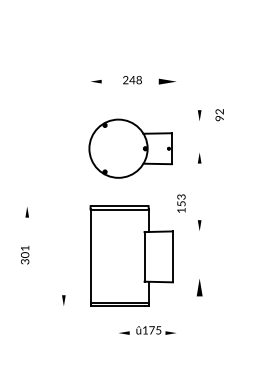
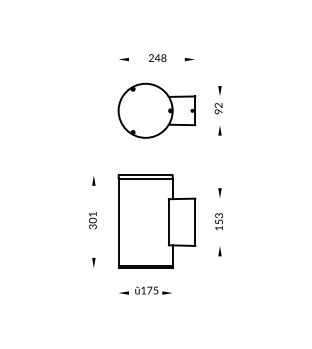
part: (166, 81) -> (189, 59), size x0.62
text: (219, 115) -> (218, 108), moved
part: (130, 148) -> (156, 110), moved
text: (180, 203) -> (218, 221), moved
part: (26, 211) -> (93, 180), moved
text: (24, 254) -> (92, 220), moved
part: (199, 288) -> (219, 251), size x0.62
text: (147, 330) -> (145, 290), moved

